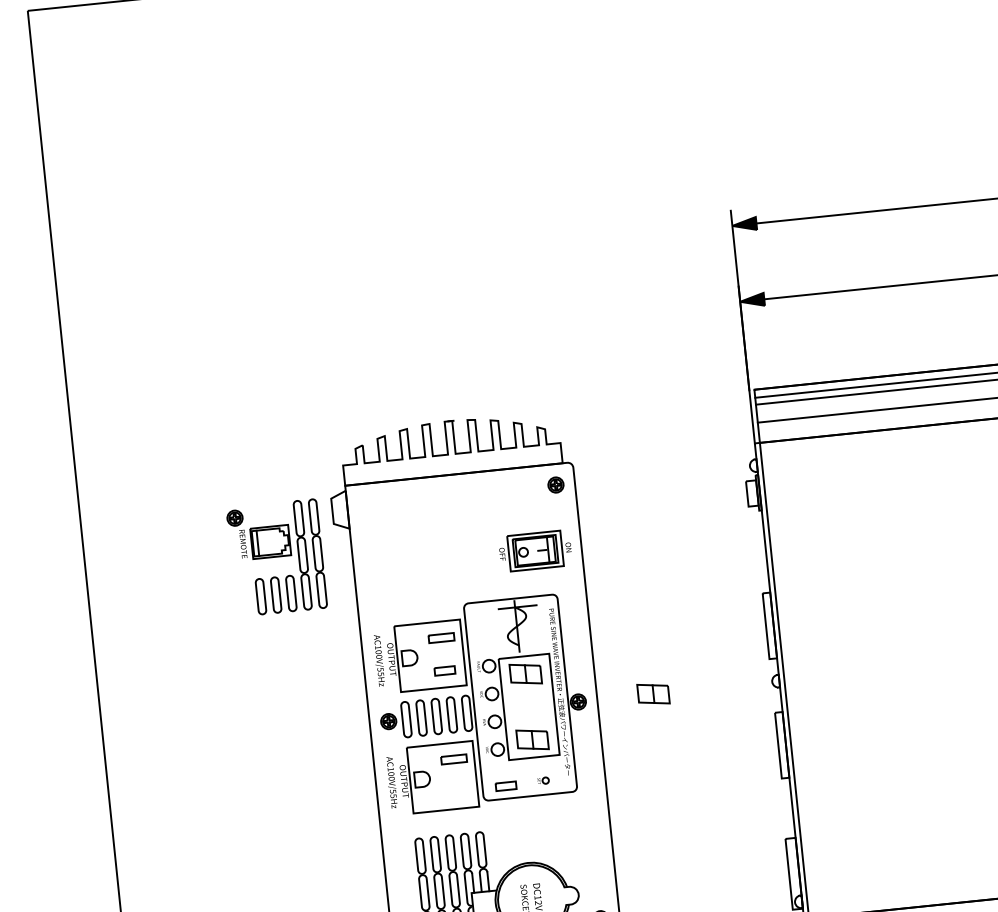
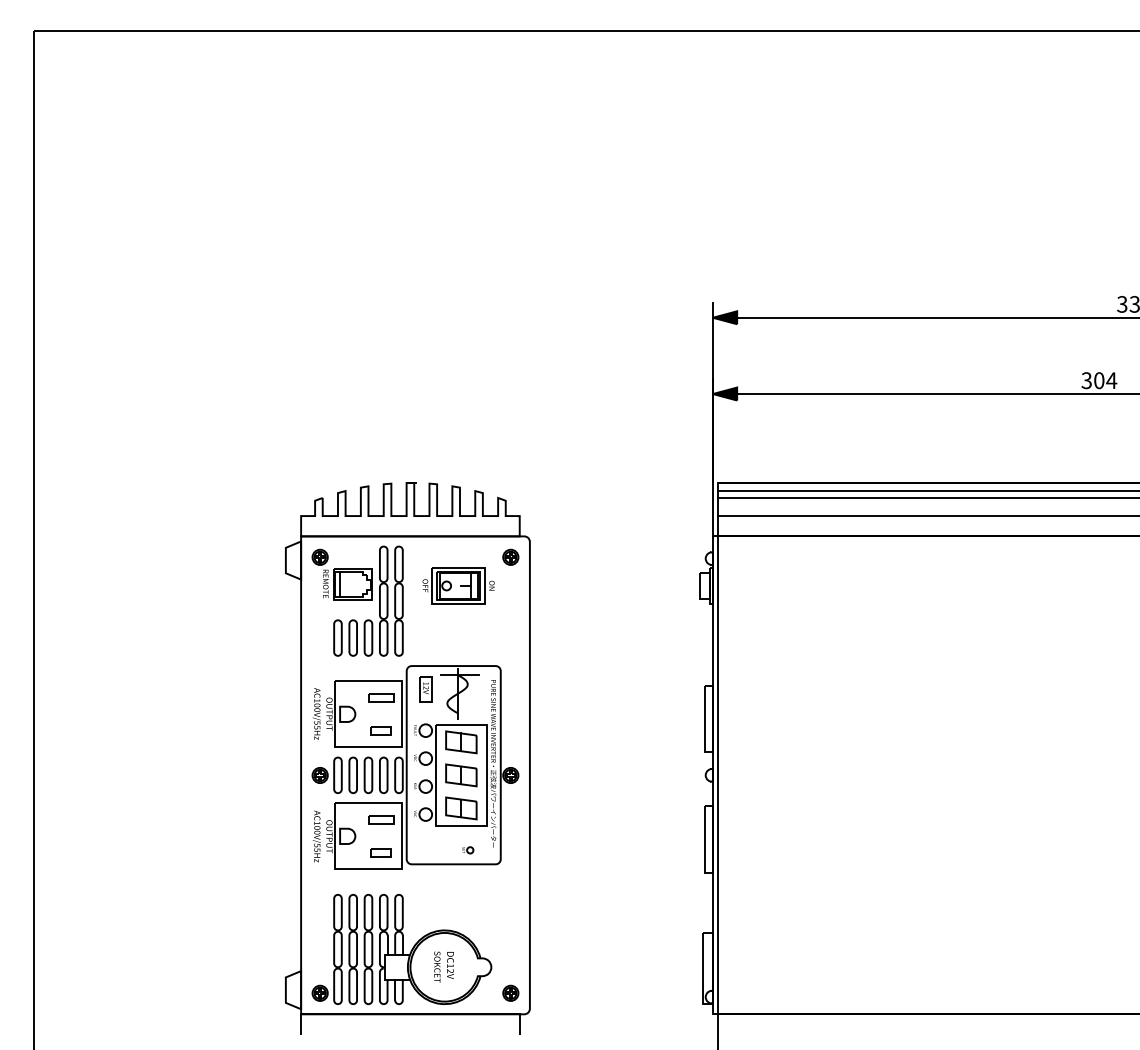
part: (535, 550) -> (458, 585), moved
part: (276, 557) -> (357, 600), moved
part: (484, 625) -> (425, 689), added
part: (653, 694) -> (461, 775), moved
part: (505, 785) -> (380, 852), moved

